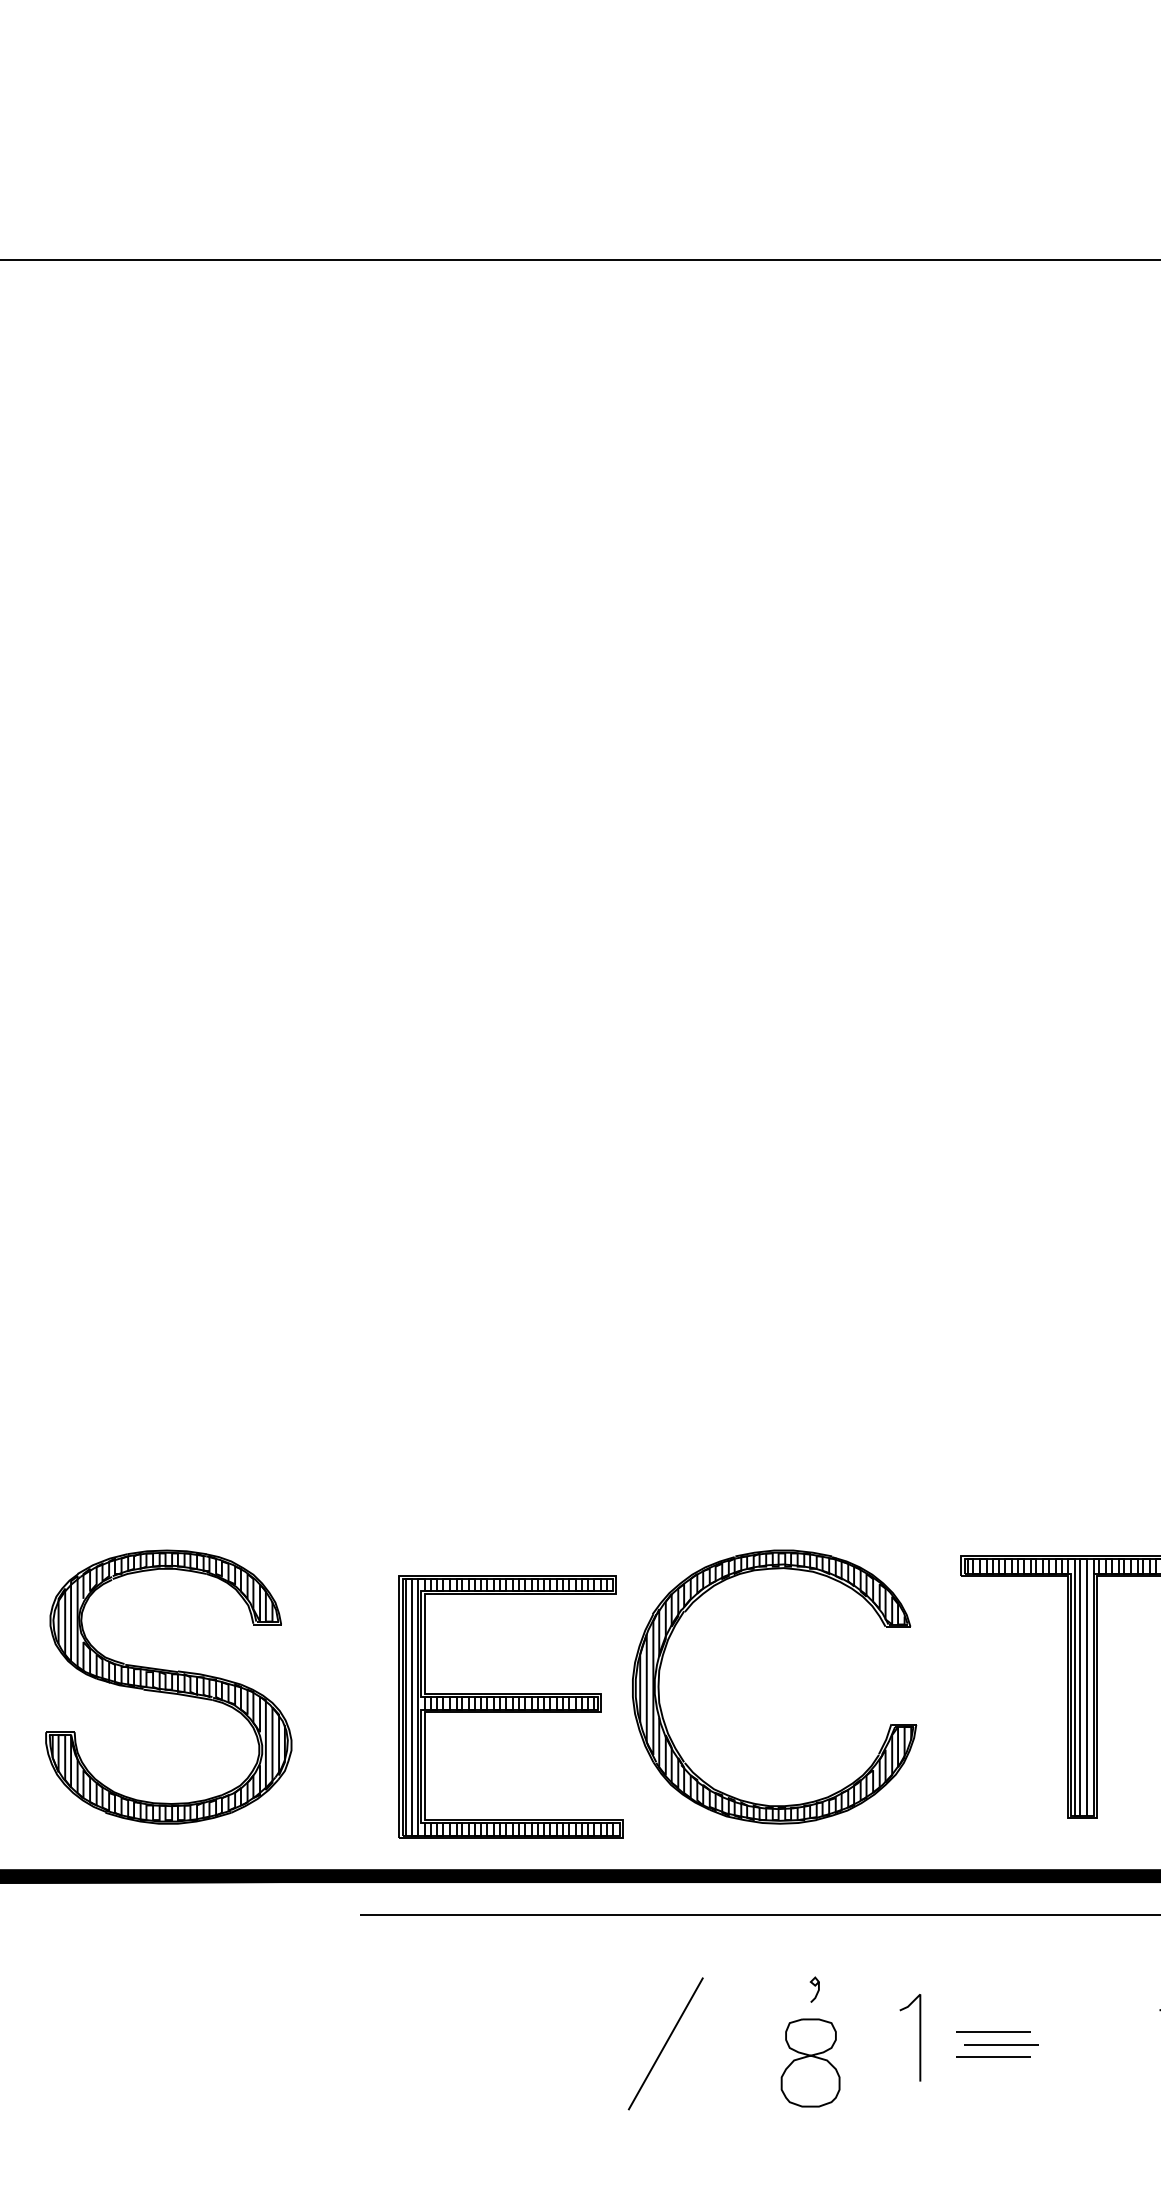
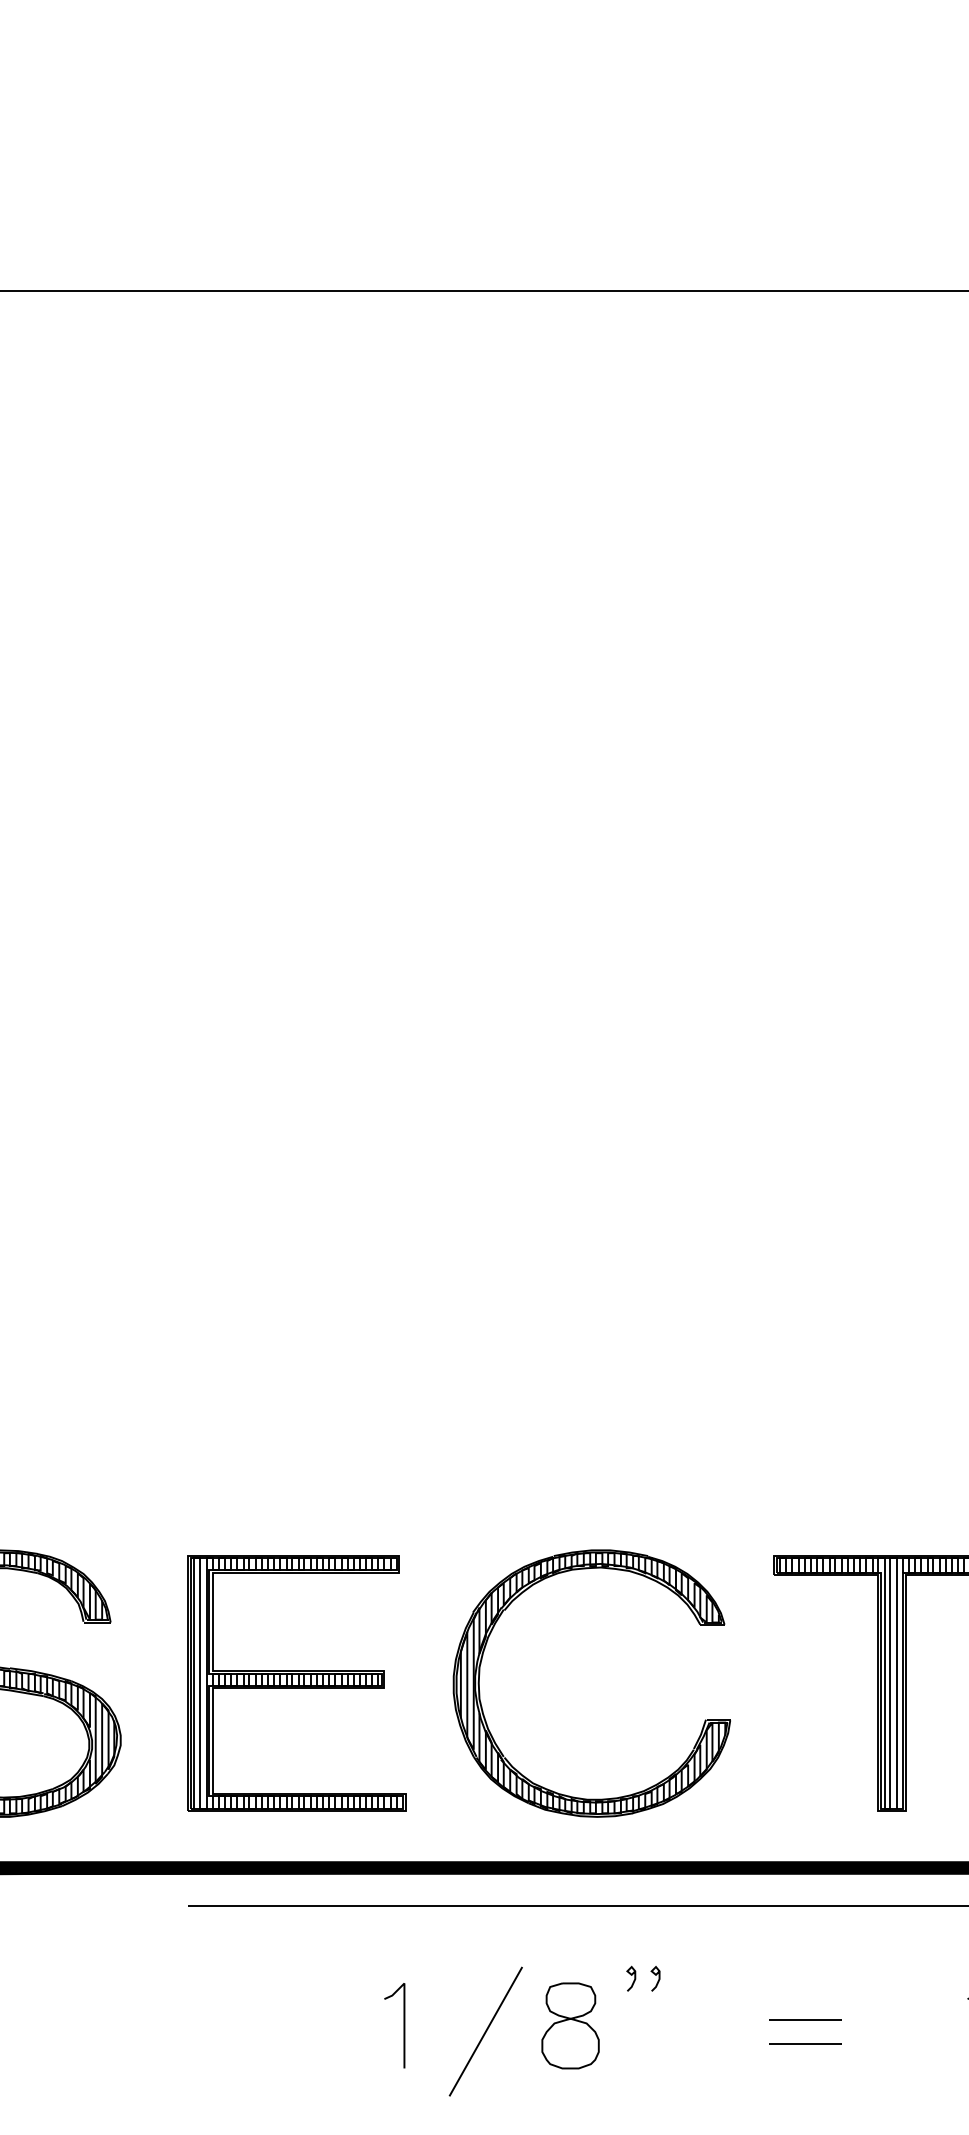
part: (510, 1706) -> (296, 1683), moved
curve: (839, 1986) -> (655, 1975), added
line: (919, 2037) -> (403, 2025), moved
line: (1001, 2044) -> (813, 2032), removed
part: (810, 2062) -> (570, 2025), moved

